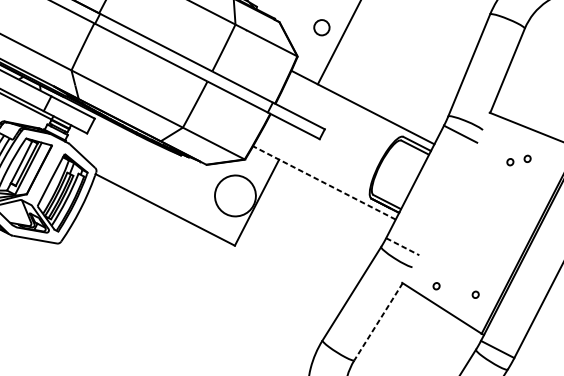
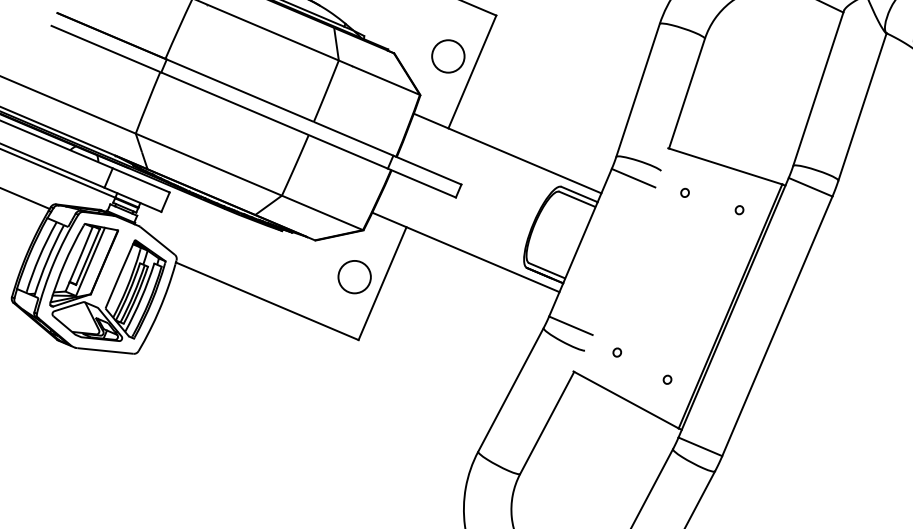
circle: (322, 27) -> (448, 56), size x1.67
part: (527, 159) -> (739, 210), moved
part: (509, 161) -> (684, 192), moved
line: (324, 182) -> (465, 252), dashed -> solid
circle: (235, 195) -> (354, 276), size x0.62
line: (402, 246) -> (570, 325), dashed -> solid
part: (436, 286) -> (617, 352), moved
line: (378, 321) -> (547, 422), dashed -> solid

